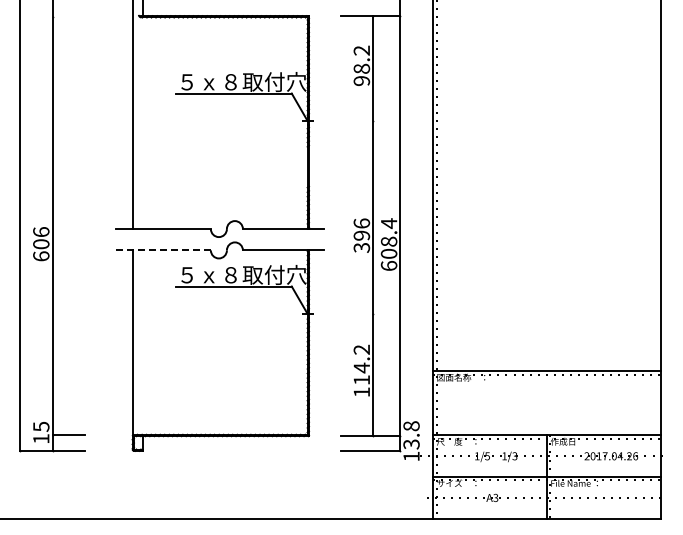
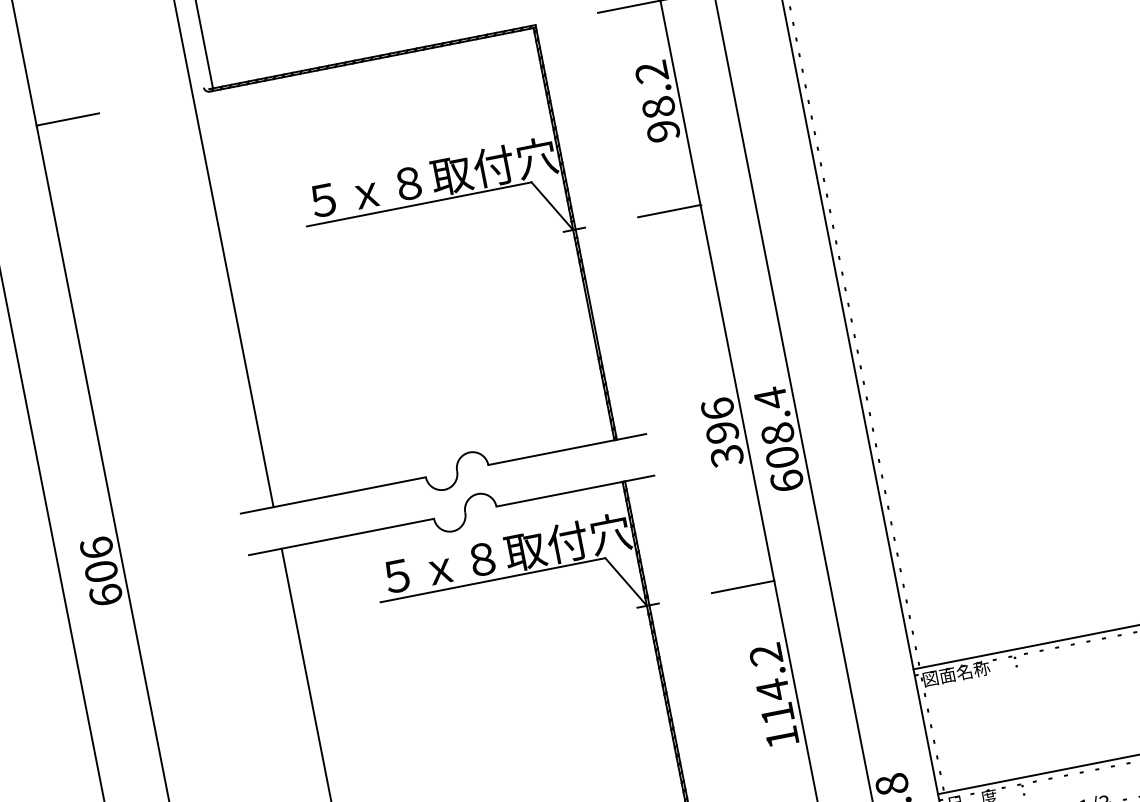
line: (68, 17) -> (67, 119), added
line: (357, 121) -> (670, 211), added
line: (163, 250) -> (341, 537), dashed -> solid
line: (357, 314) -> (744, 587), added

